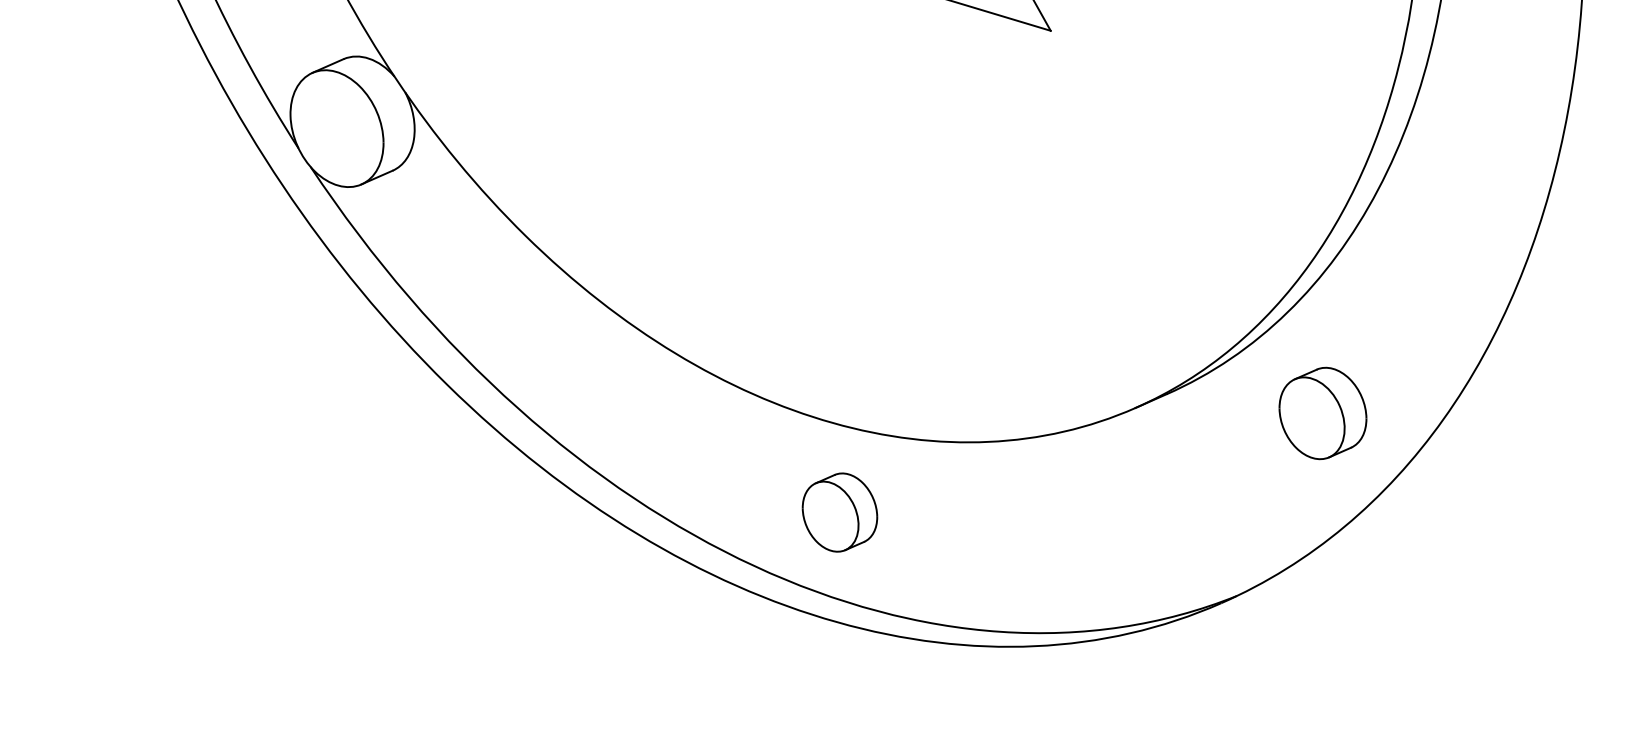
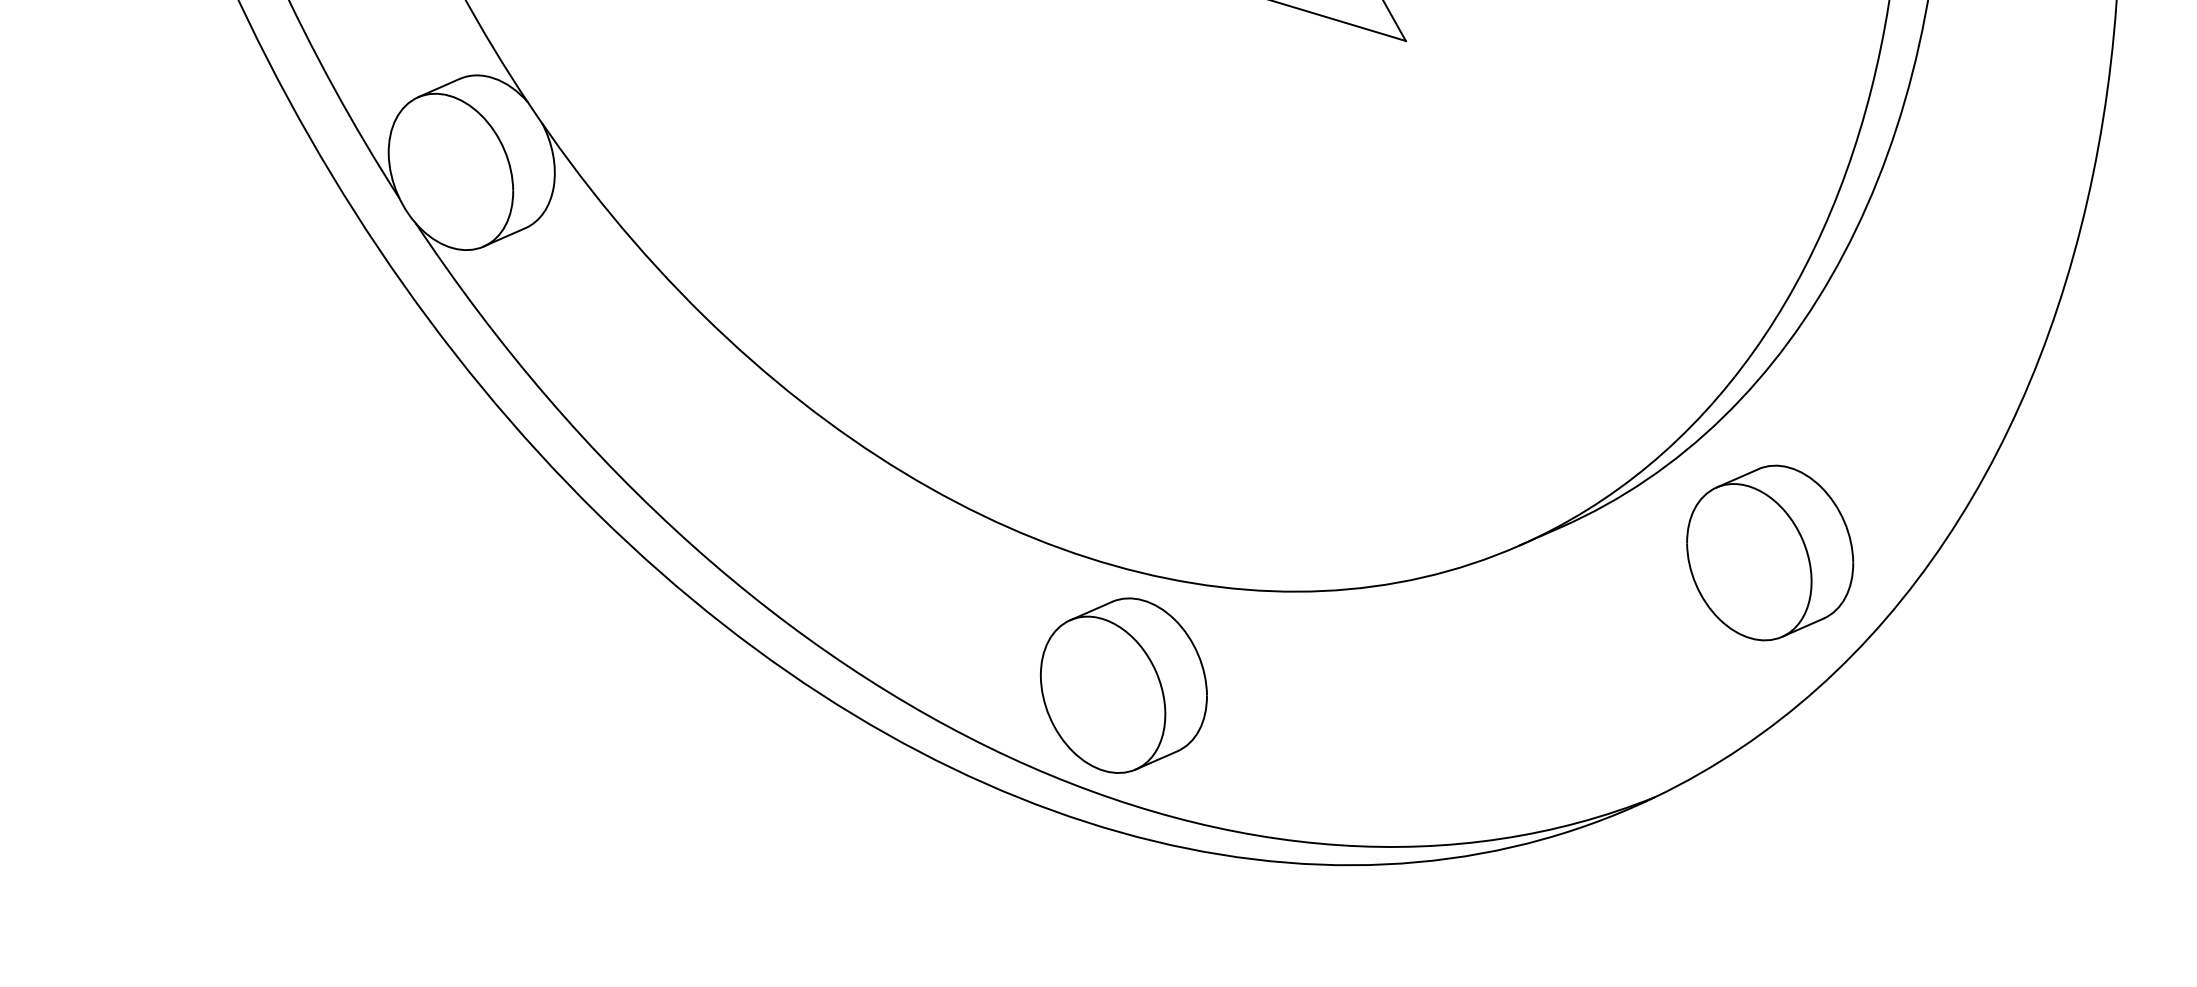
part: (1322, 413) -> (1769, 553), size x1.43
part: (839, 512) -> (1123, 685), size x1.67

